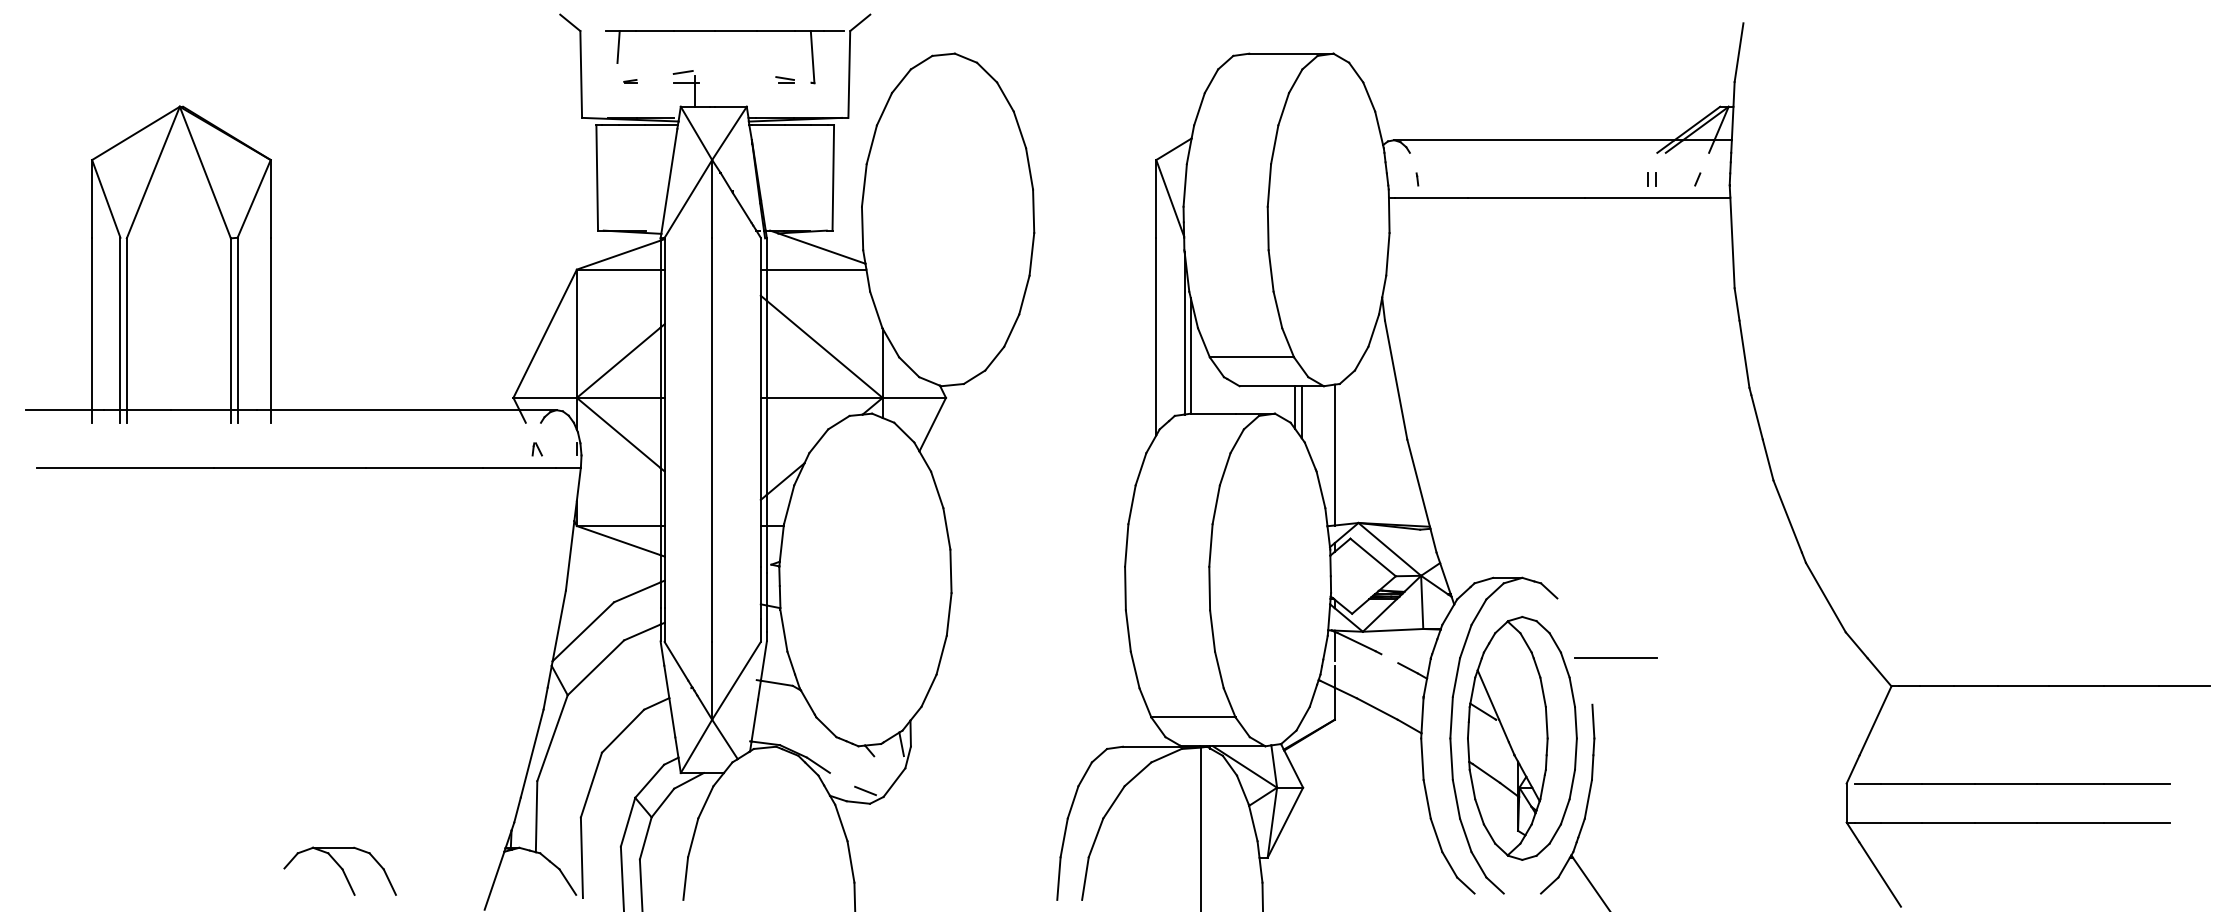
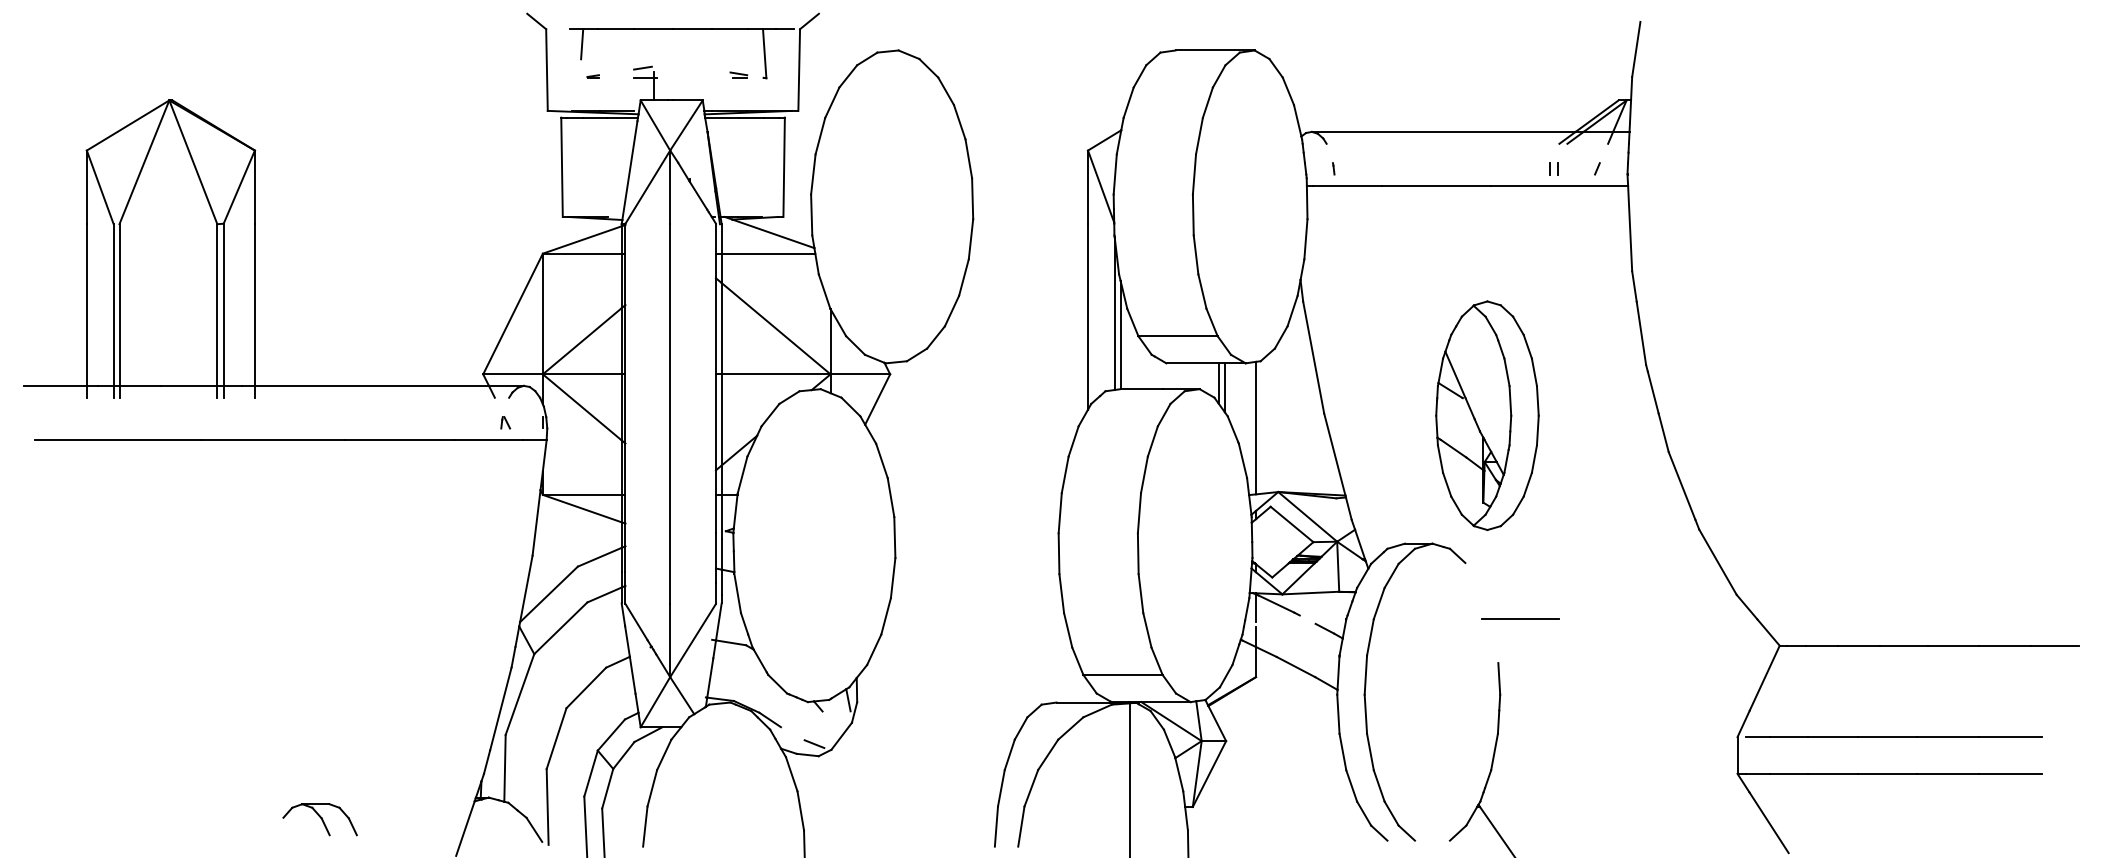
part: (1522, 738) -> (1487, 415), moved
part: (339, 871) -> (319, 819), size x0.7

